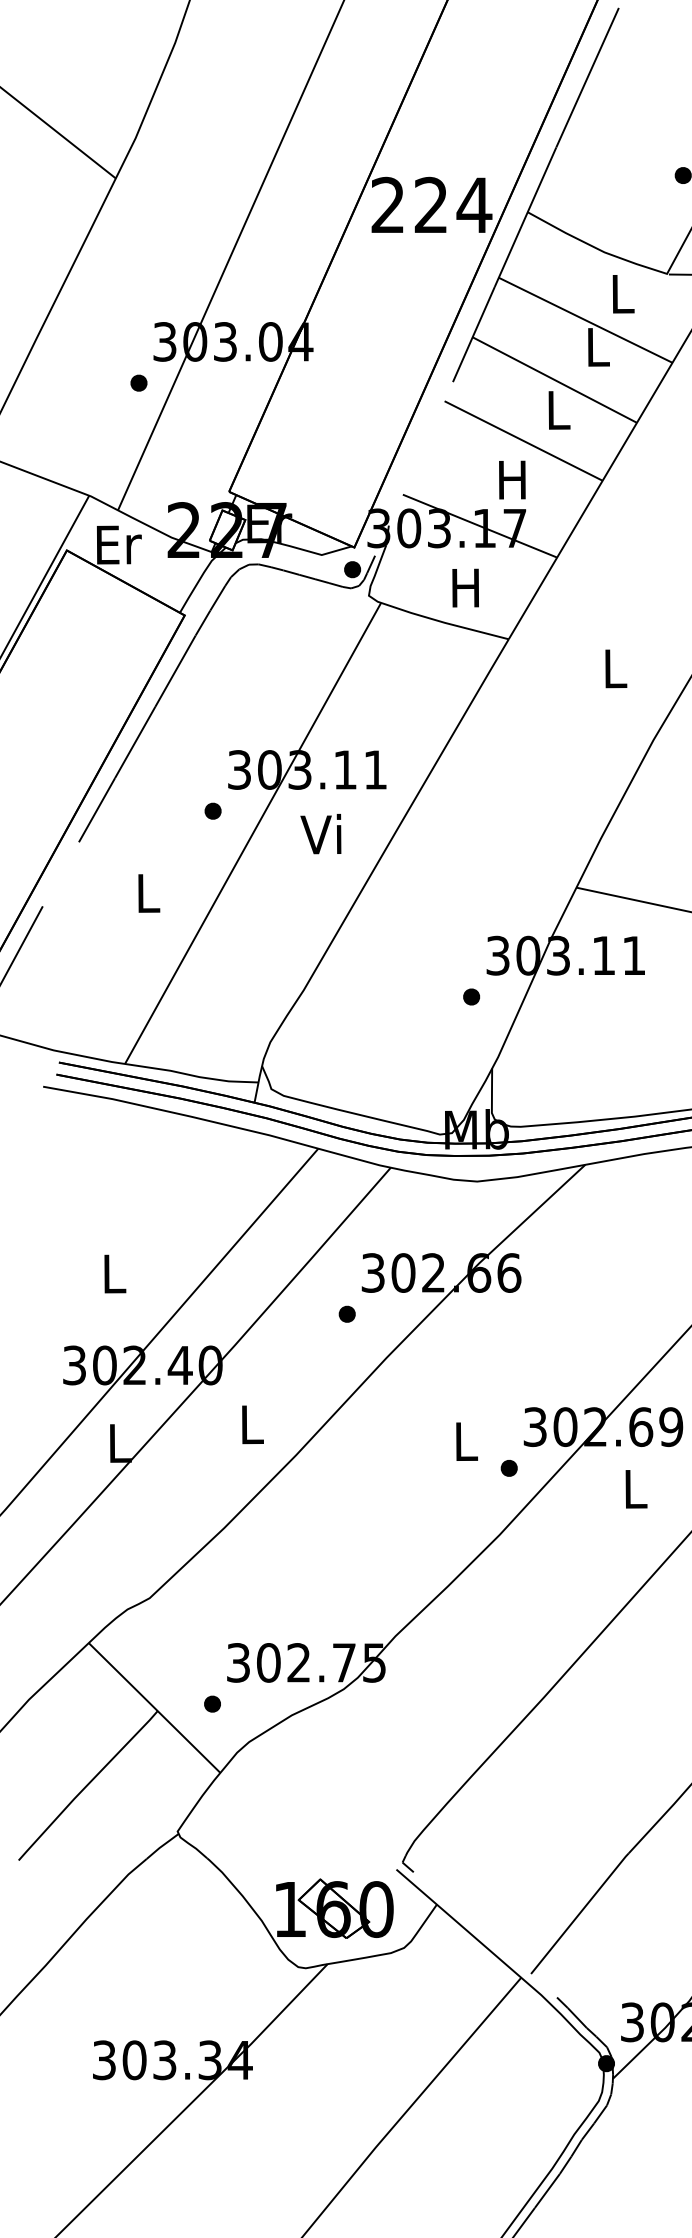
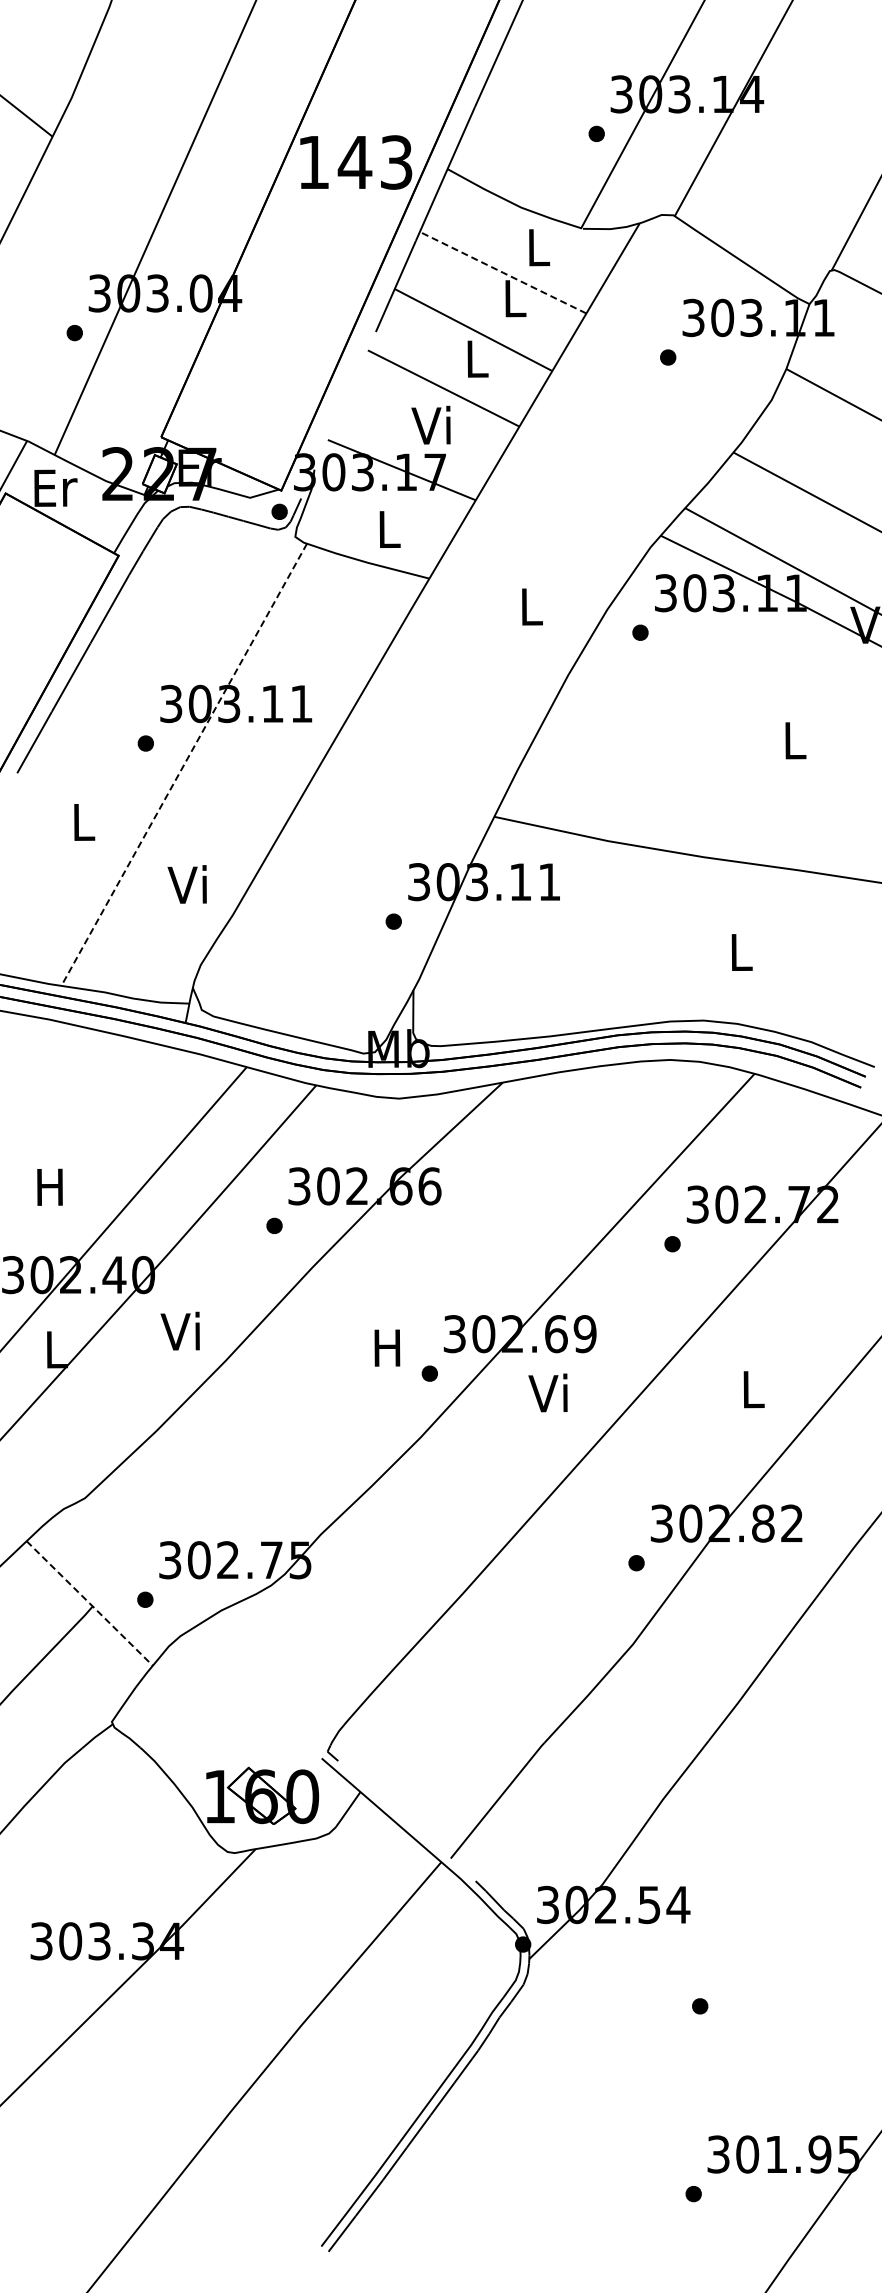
text: (431, 205) -> (355, 162), 224 -> 143
line: (586, 320) -> (503, 272), solid -> dashed
text: (509, 478) -> (430, 424), H -> Vi
text: (465, 588) -> (387, 529), H -> L
line: (253, 833) -> (184, 764), solid -> dashed
text: (320, 834) -> (186, 884), moved
text: (112, 1273) -> (49, 1186), L -> H
text: (248, 1423) -> (179, 1330), L -> Vi
text: (465, 1441) -> (387, 1347), L -> H
text: (631, 1487) -> (547, 1392), L -> Vi
line: (154, 1708) -> (89, 1603), solid -> dashed

